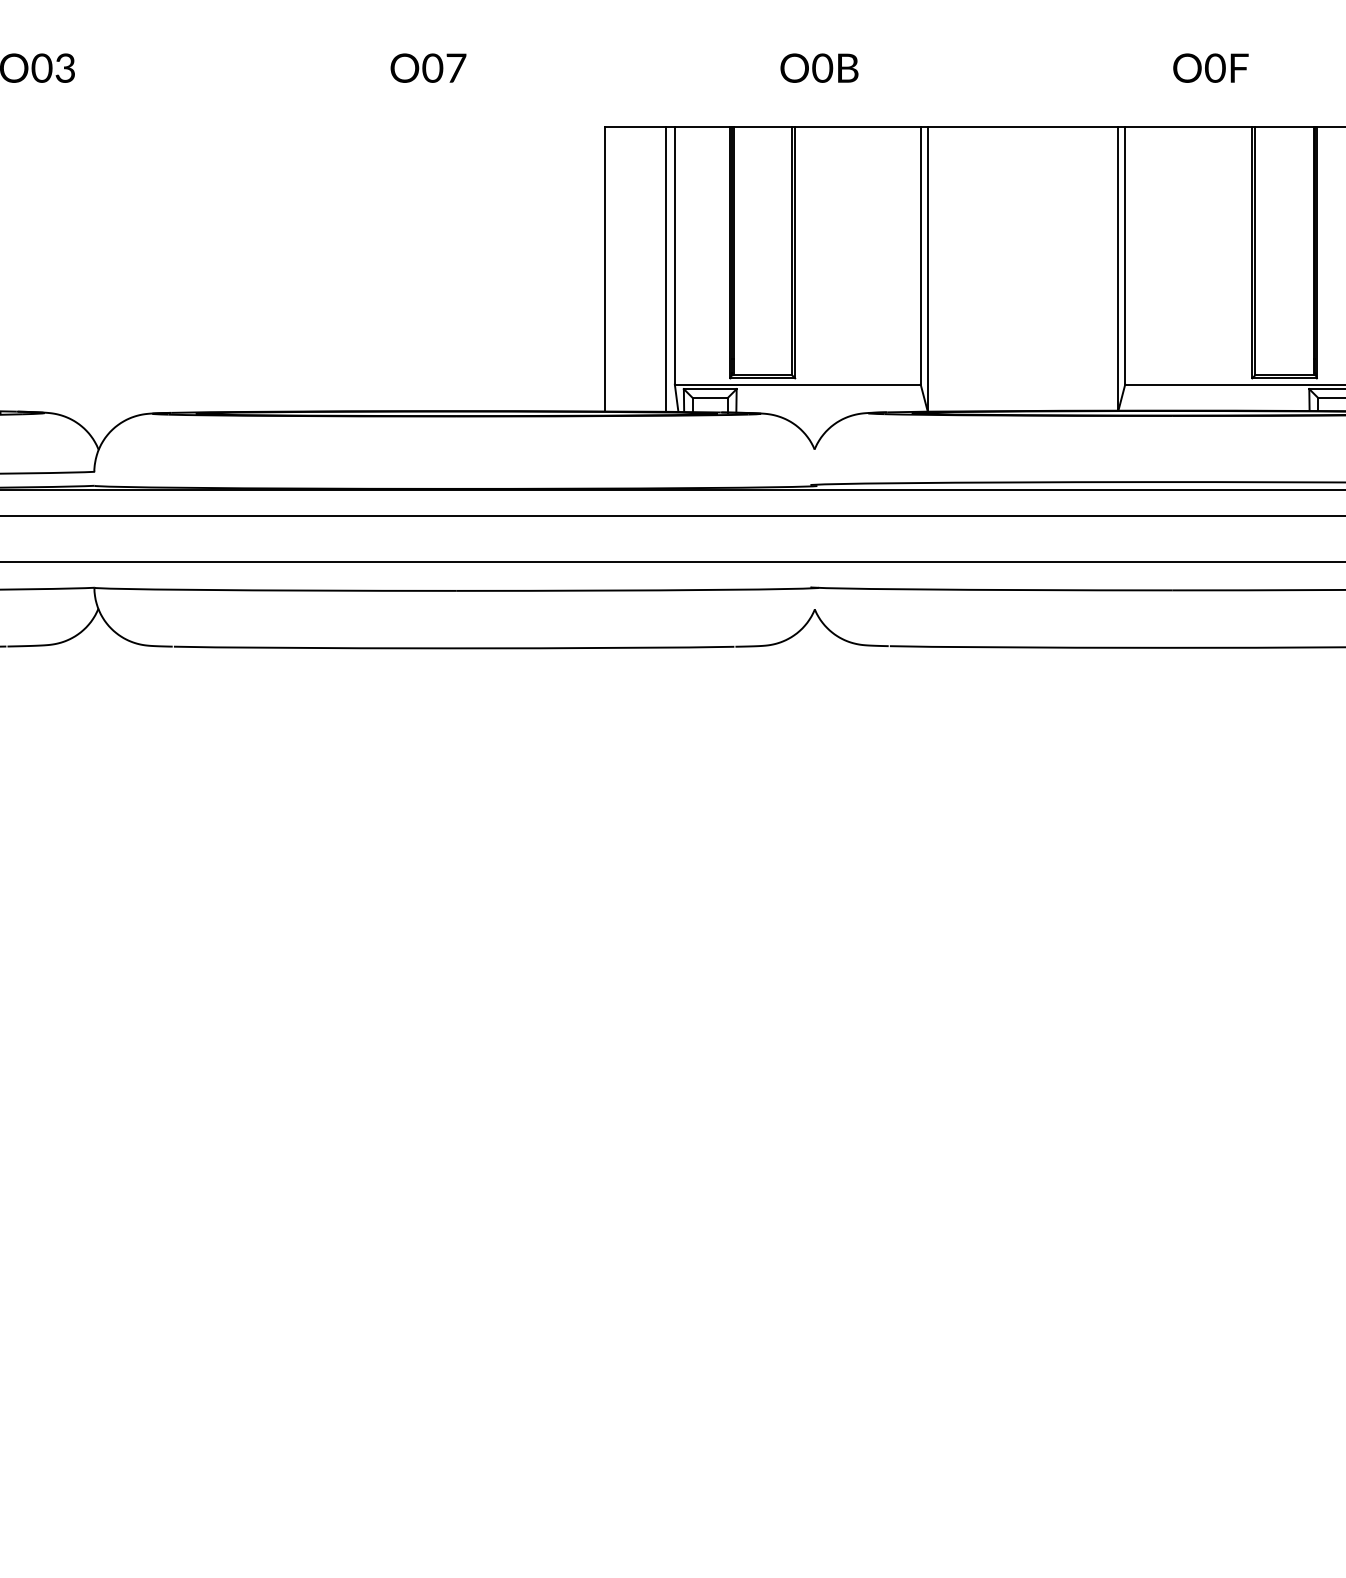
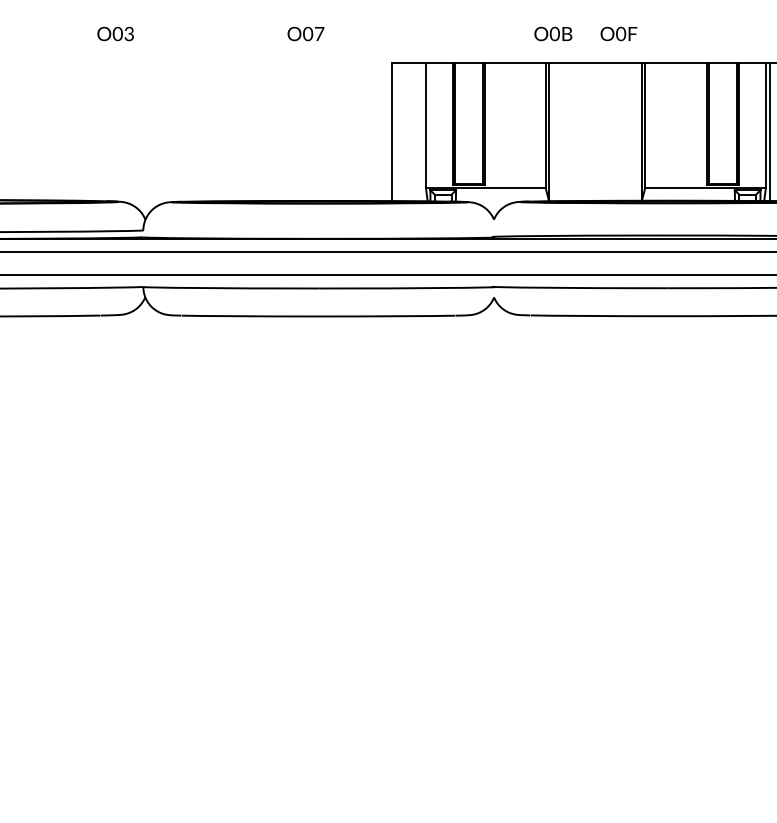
text: (819, 67) -> (553, 33), moved
text: (1210, 67) -> (618, 33), moved
line: (665, 268) -> (421, 131), removed

